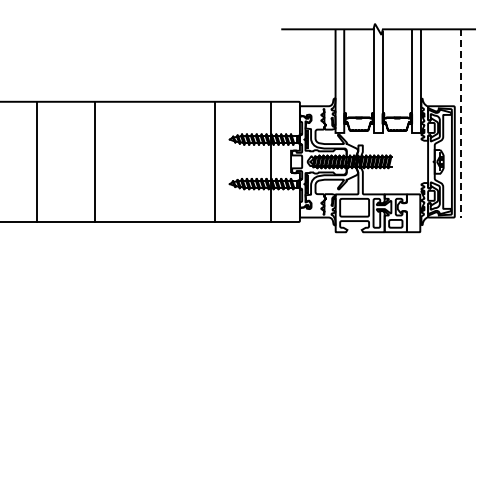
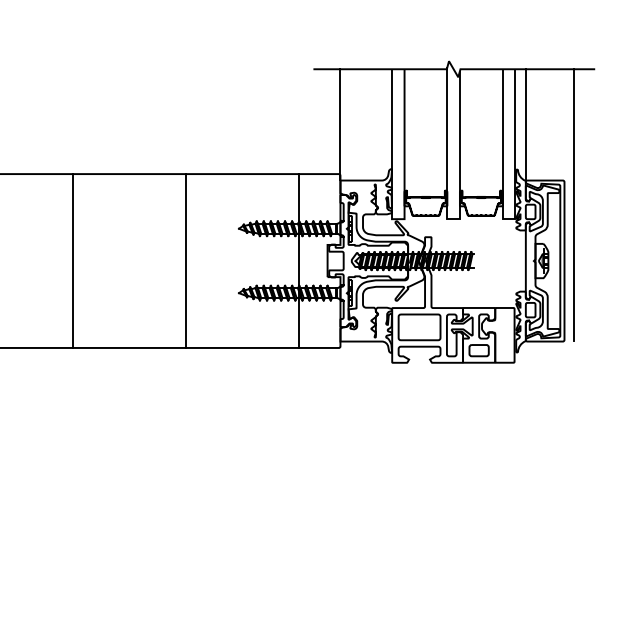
line: (299, 67) -> (339, 124), added
line: (428, 68) -> (526, 125), added
line: (461, 123) -> (574, 205), dashed -> solid
line: (95, 161) -> (73, 260), moved
line: (215, 161) -> (186, 260), moved

